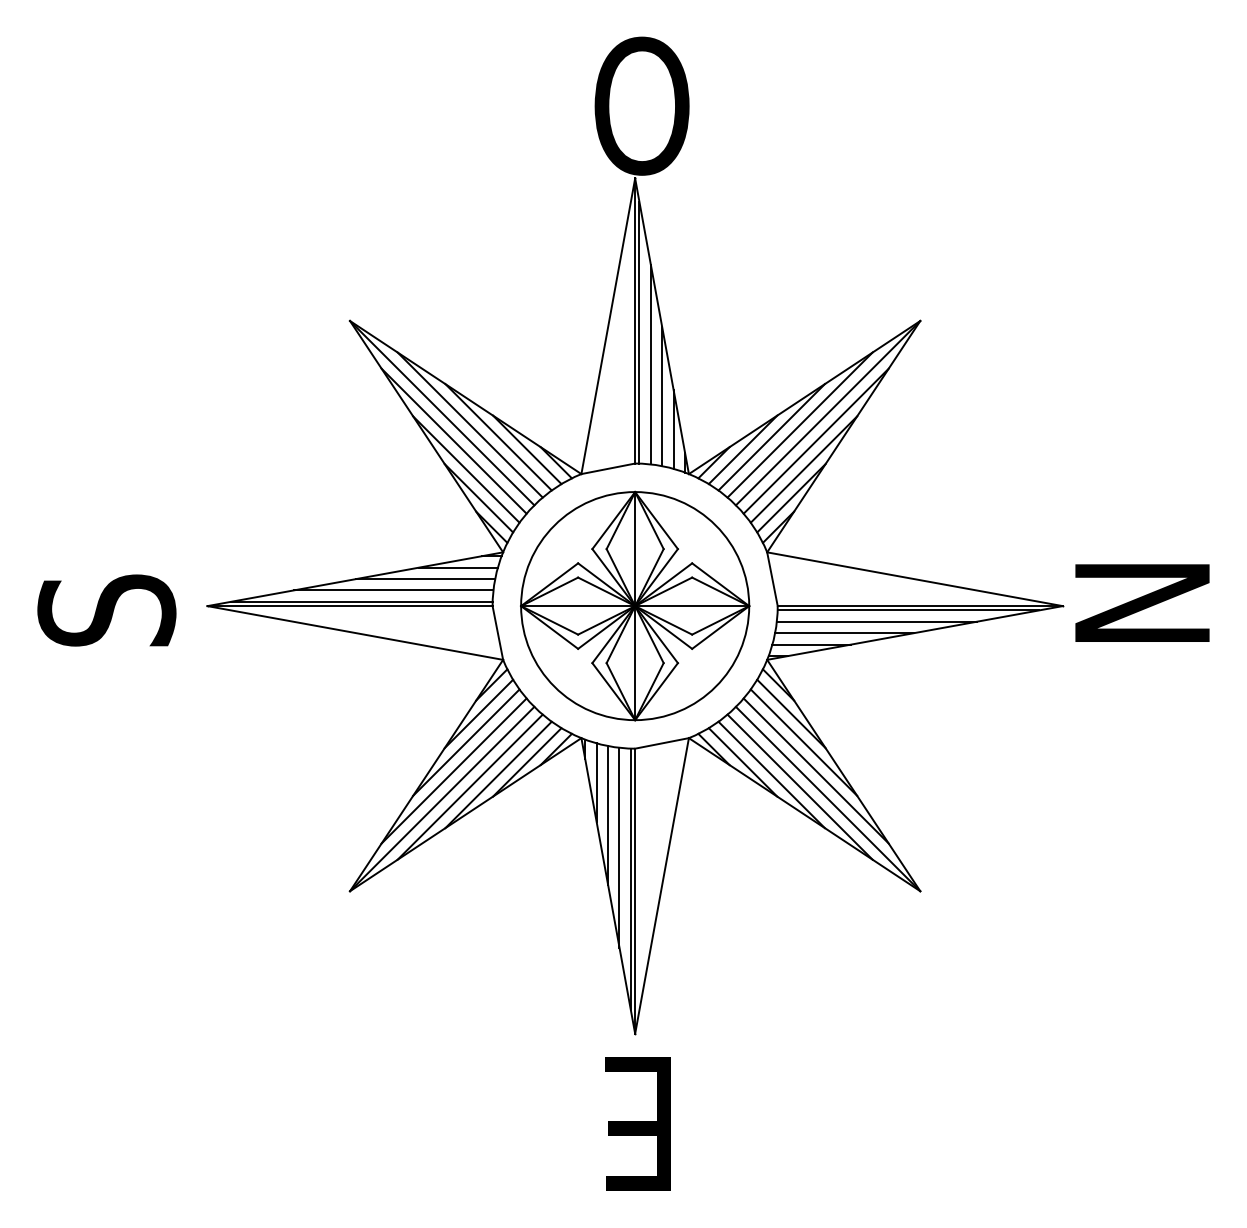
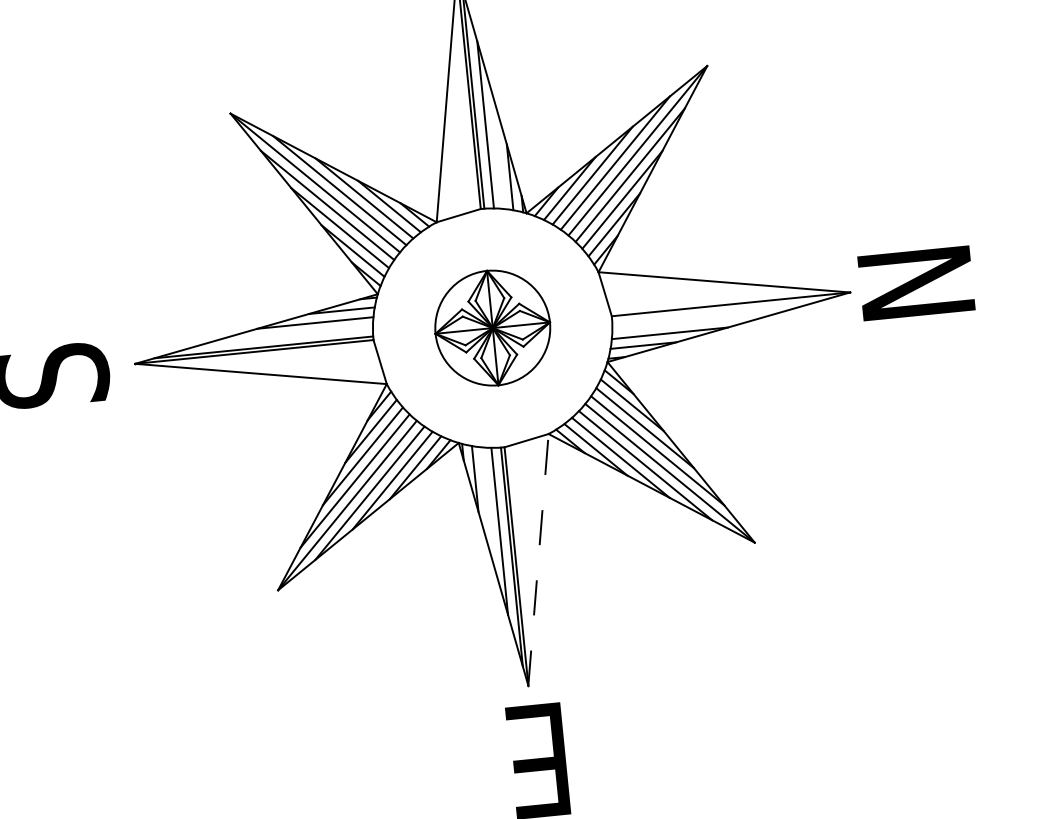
line: (662, 396) -> (498, 150), removed
line: (393, 590) -> (289, 335), removed
part: (635, 605) -> (492, 327), size x0.6
line: (908, 610) -> (721, 309), removed
line: (876, 621) -> (695, 320), removed
line: (608, 815) -> (487, 505), removed
line: (662, 885) -> (538, 559), solid -> dashed

